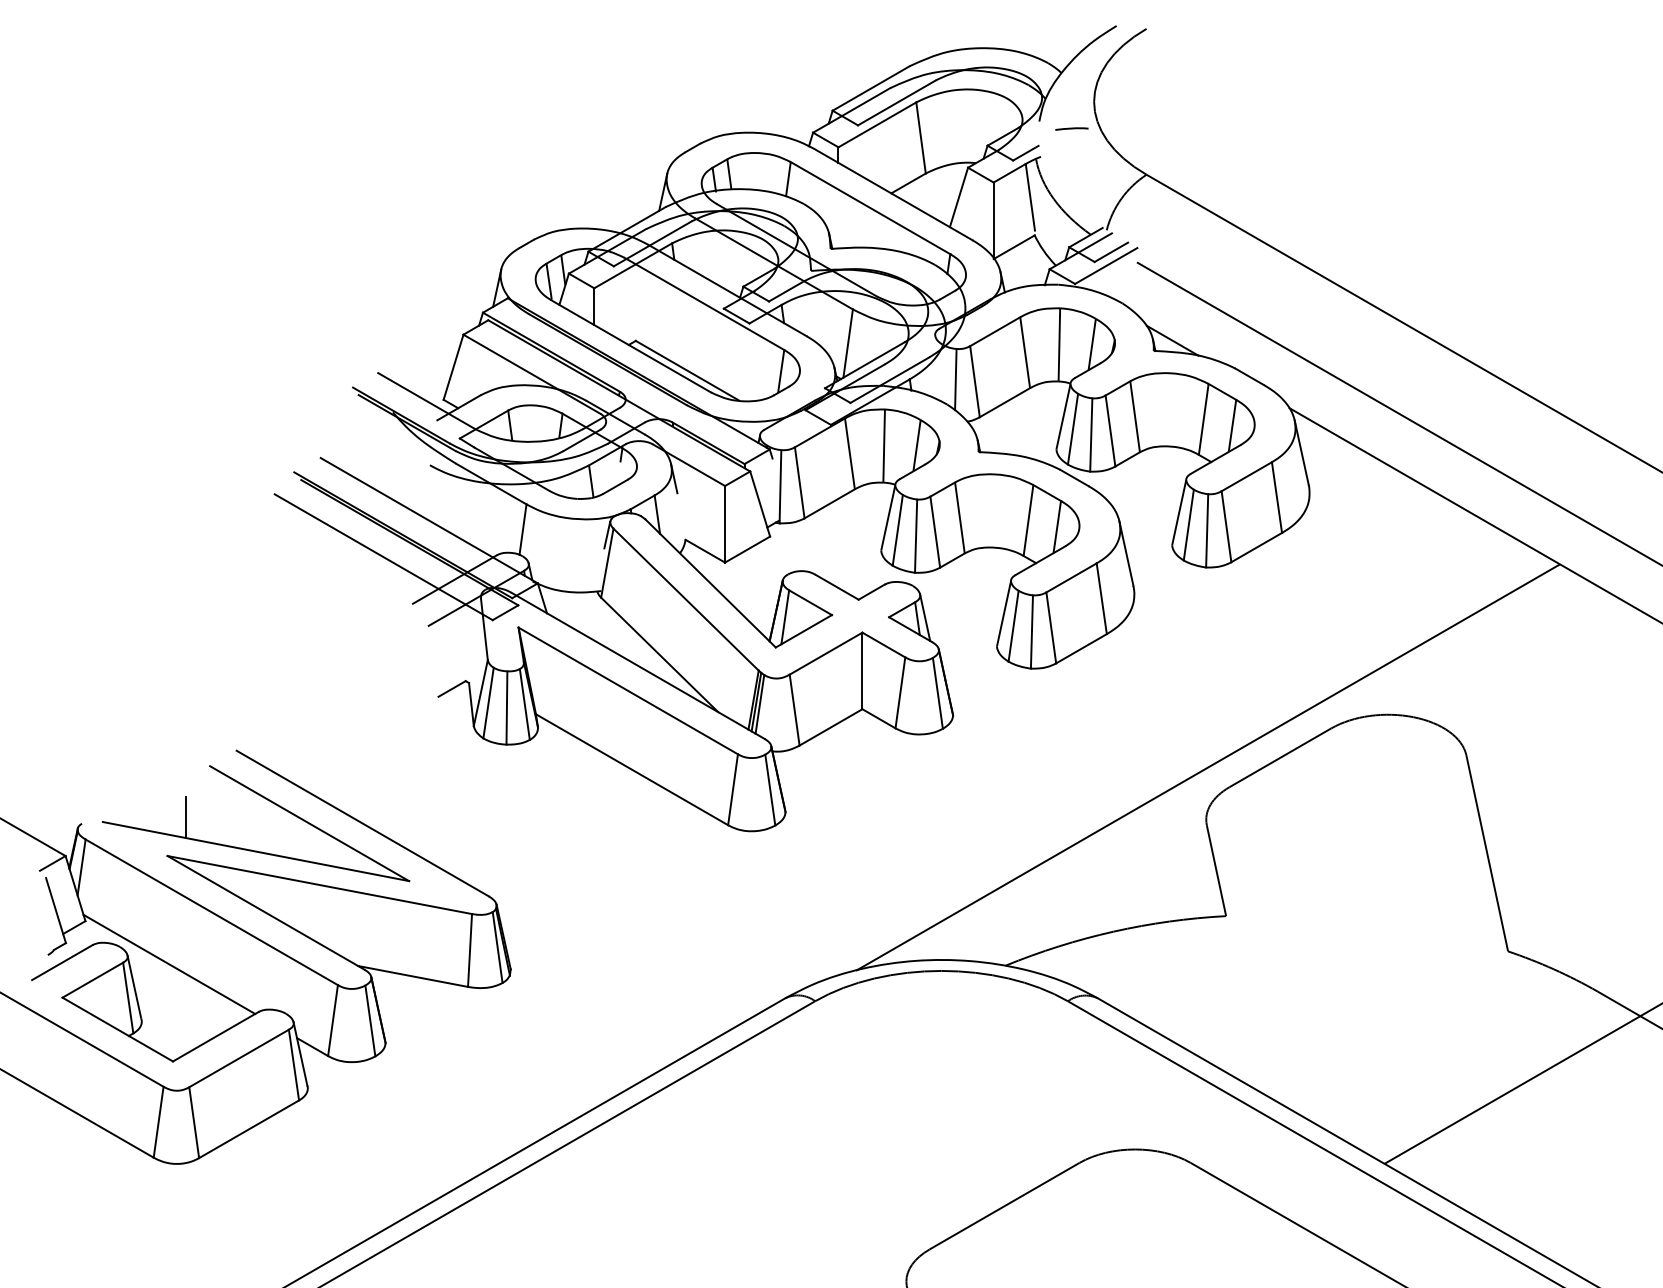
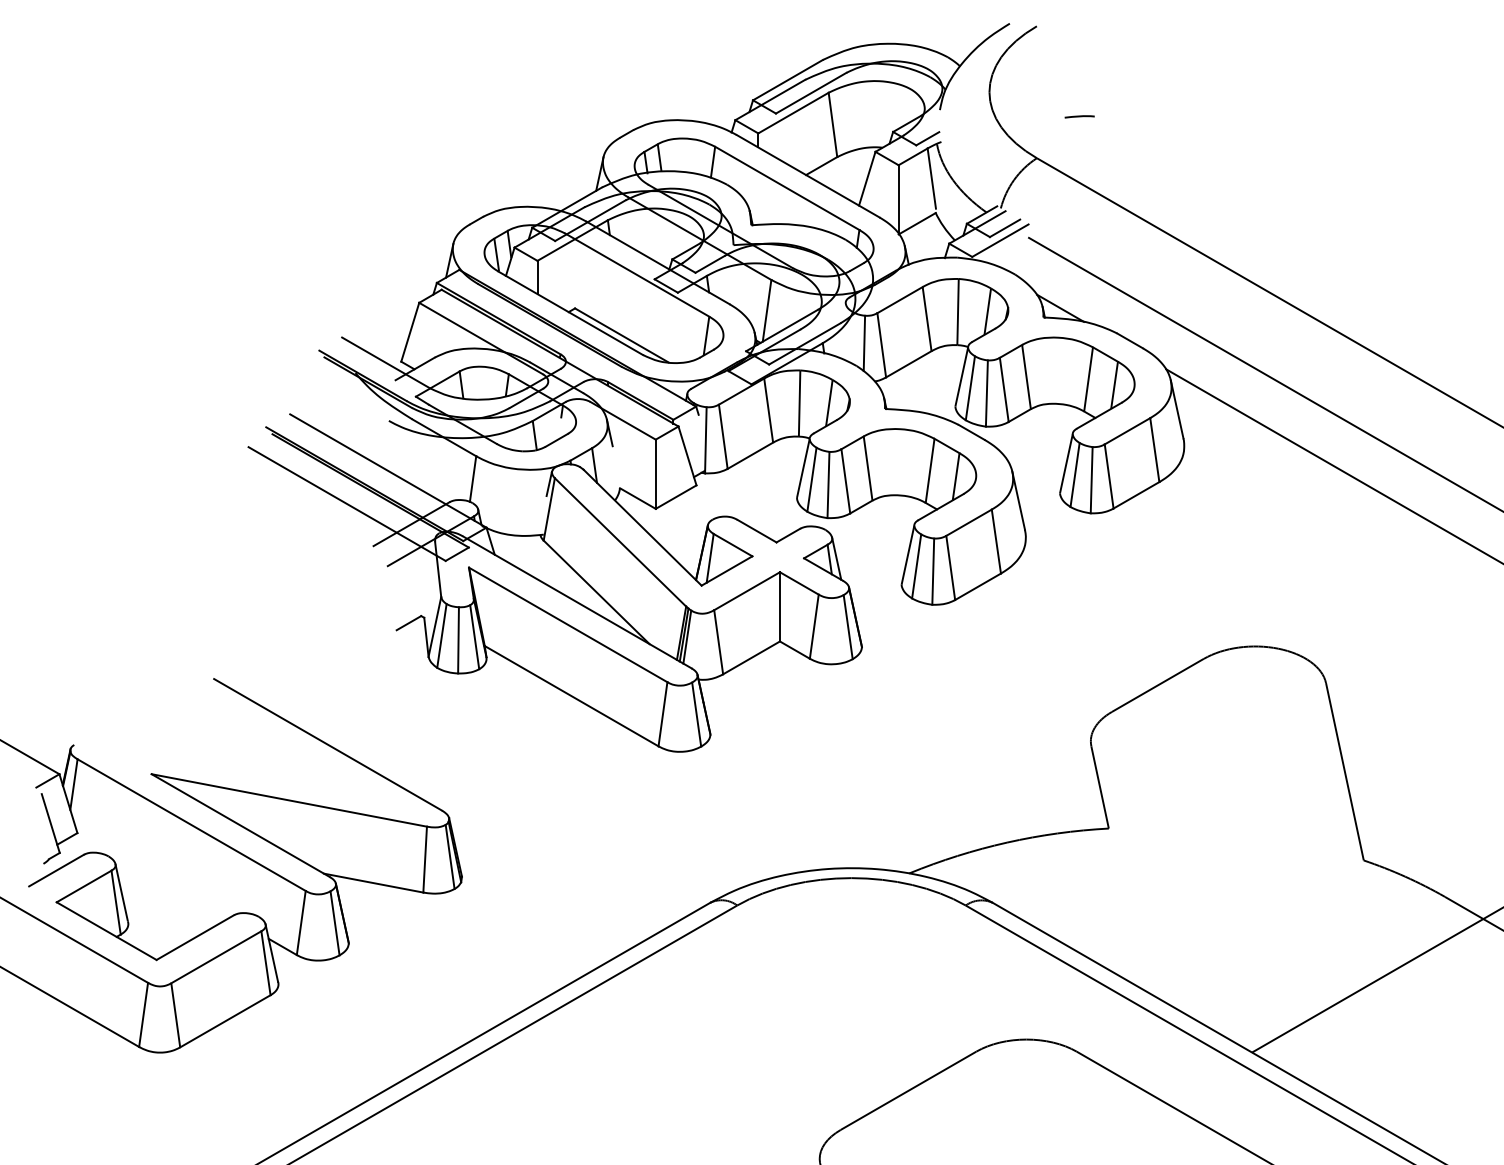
line: (1071, 128) -> (1079, 116), moved
line: (1207, 767) -> (1091, 694), removed
part: (270, 802) -> (244, 725), removed
line: (169, 963) -> (153, 871), removed

